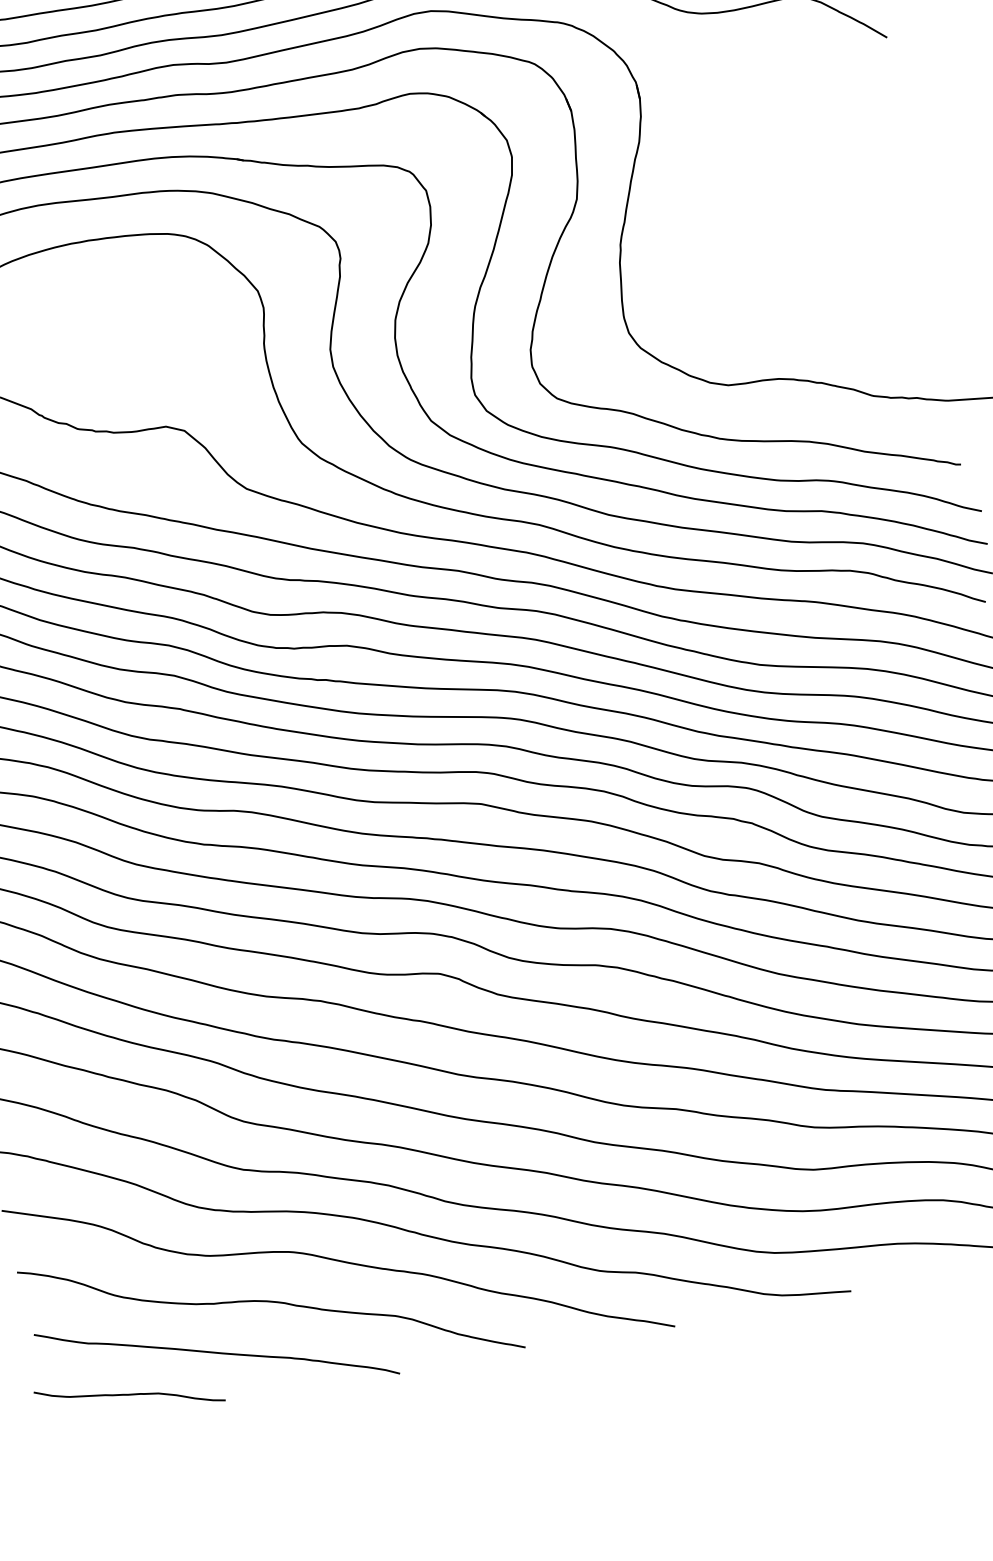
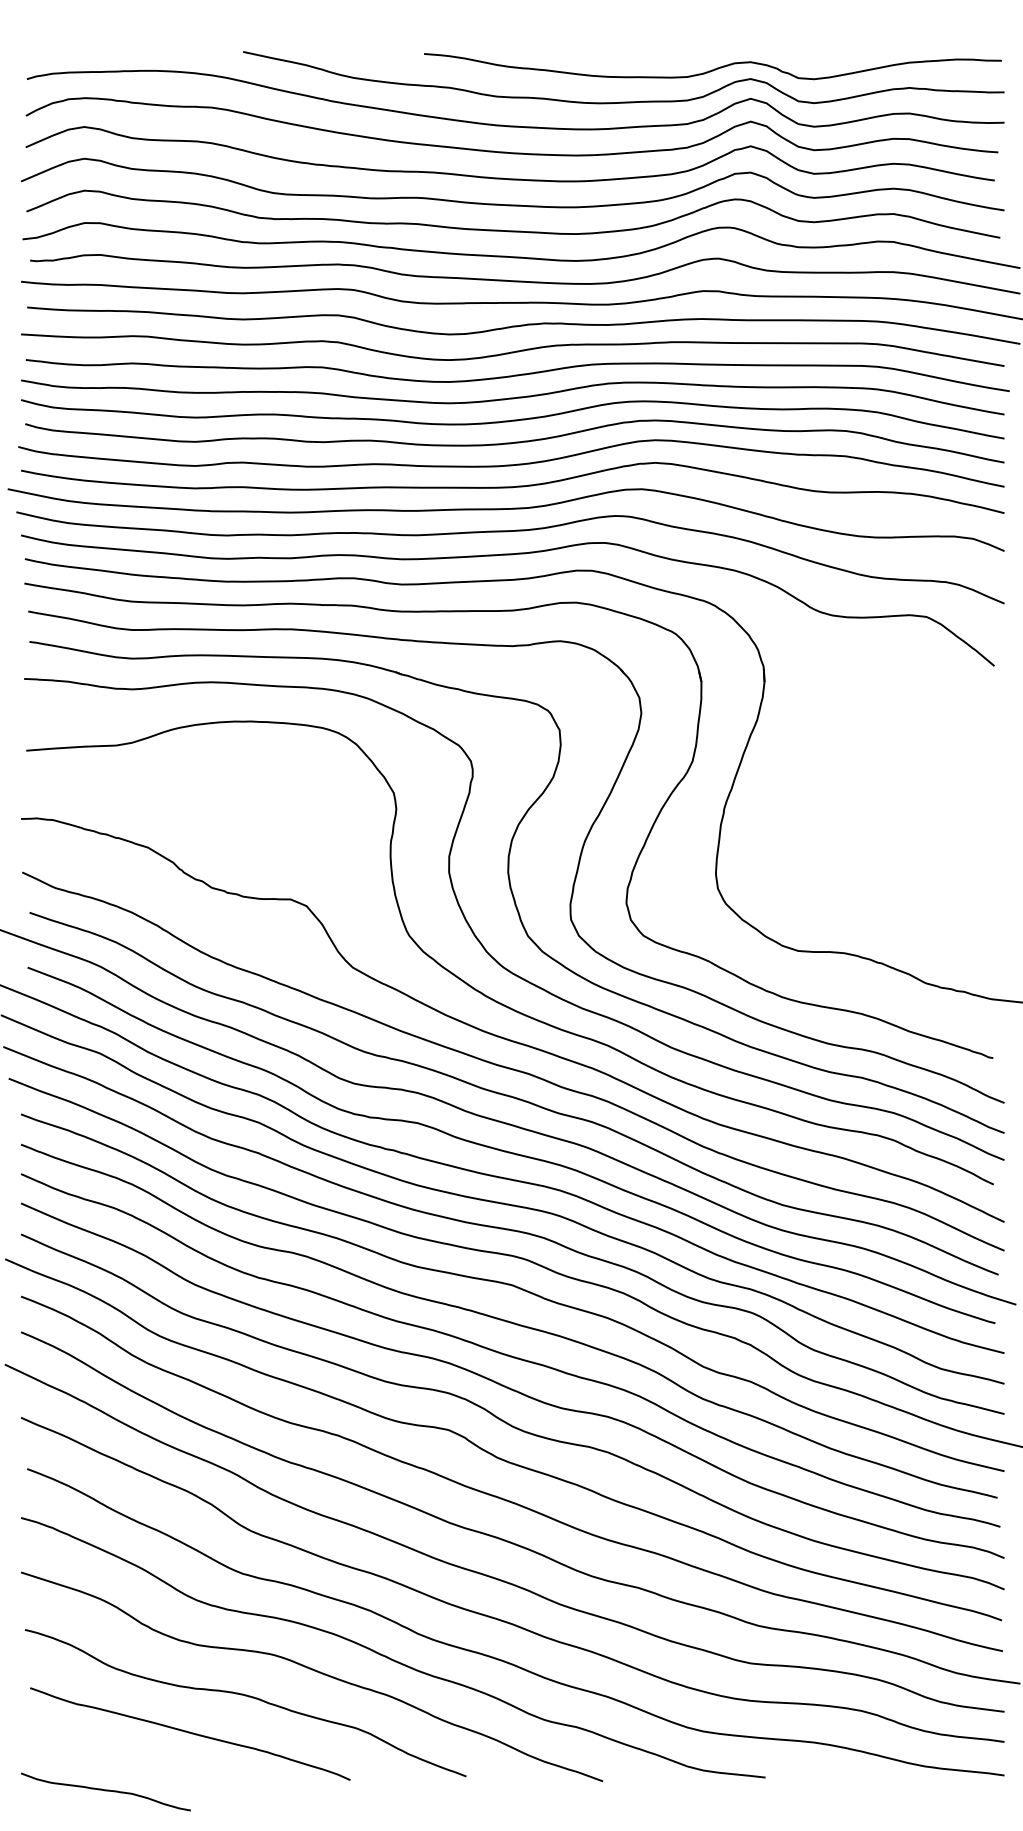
curve: (129, 1396) -> (105, 1791), moved

